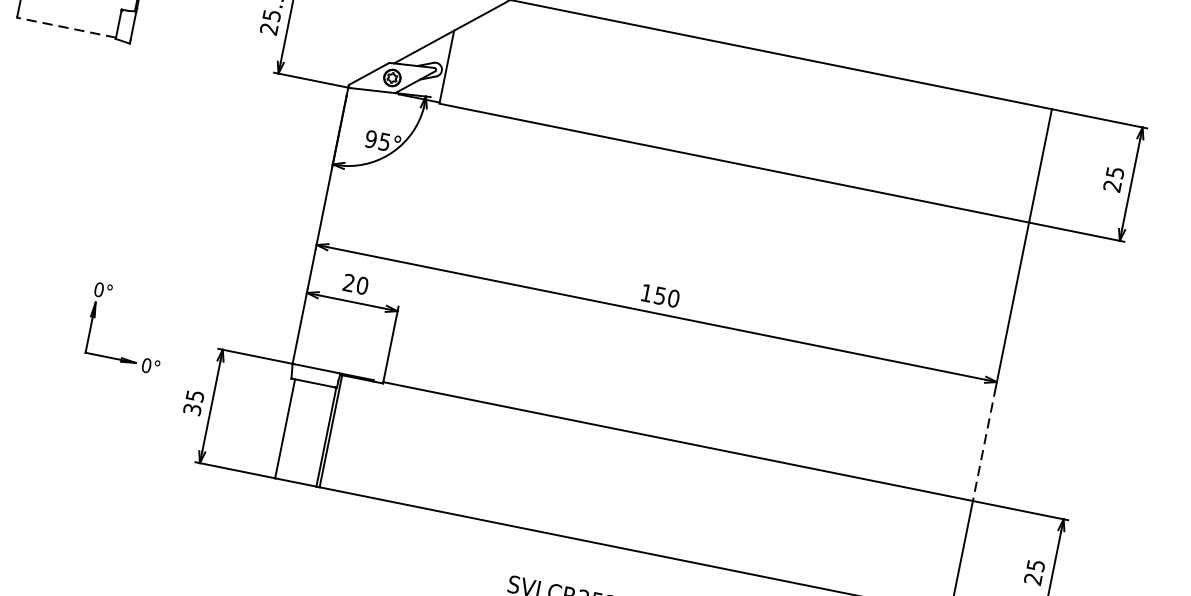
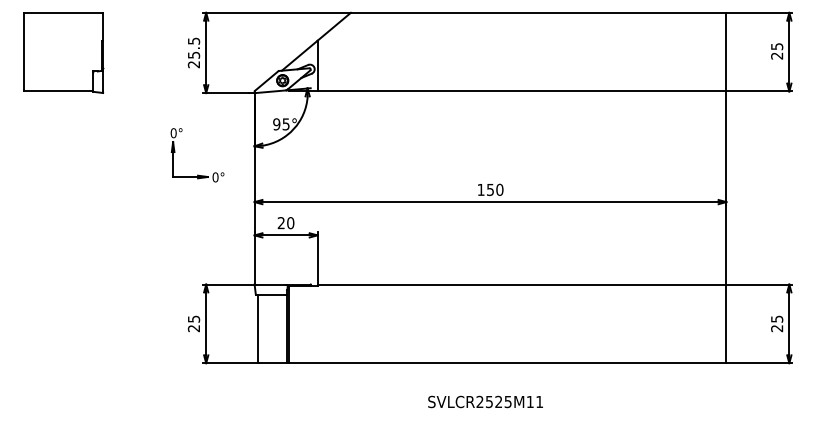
line: (66, 26) -> (58, 90), dashed -> solid
part: (121, 356) -> (197, 174), moved
text: (193, 409) -> (194, 328), 35 -> 25
line: (984, 443) -> (726, 244), dashed -> solid

